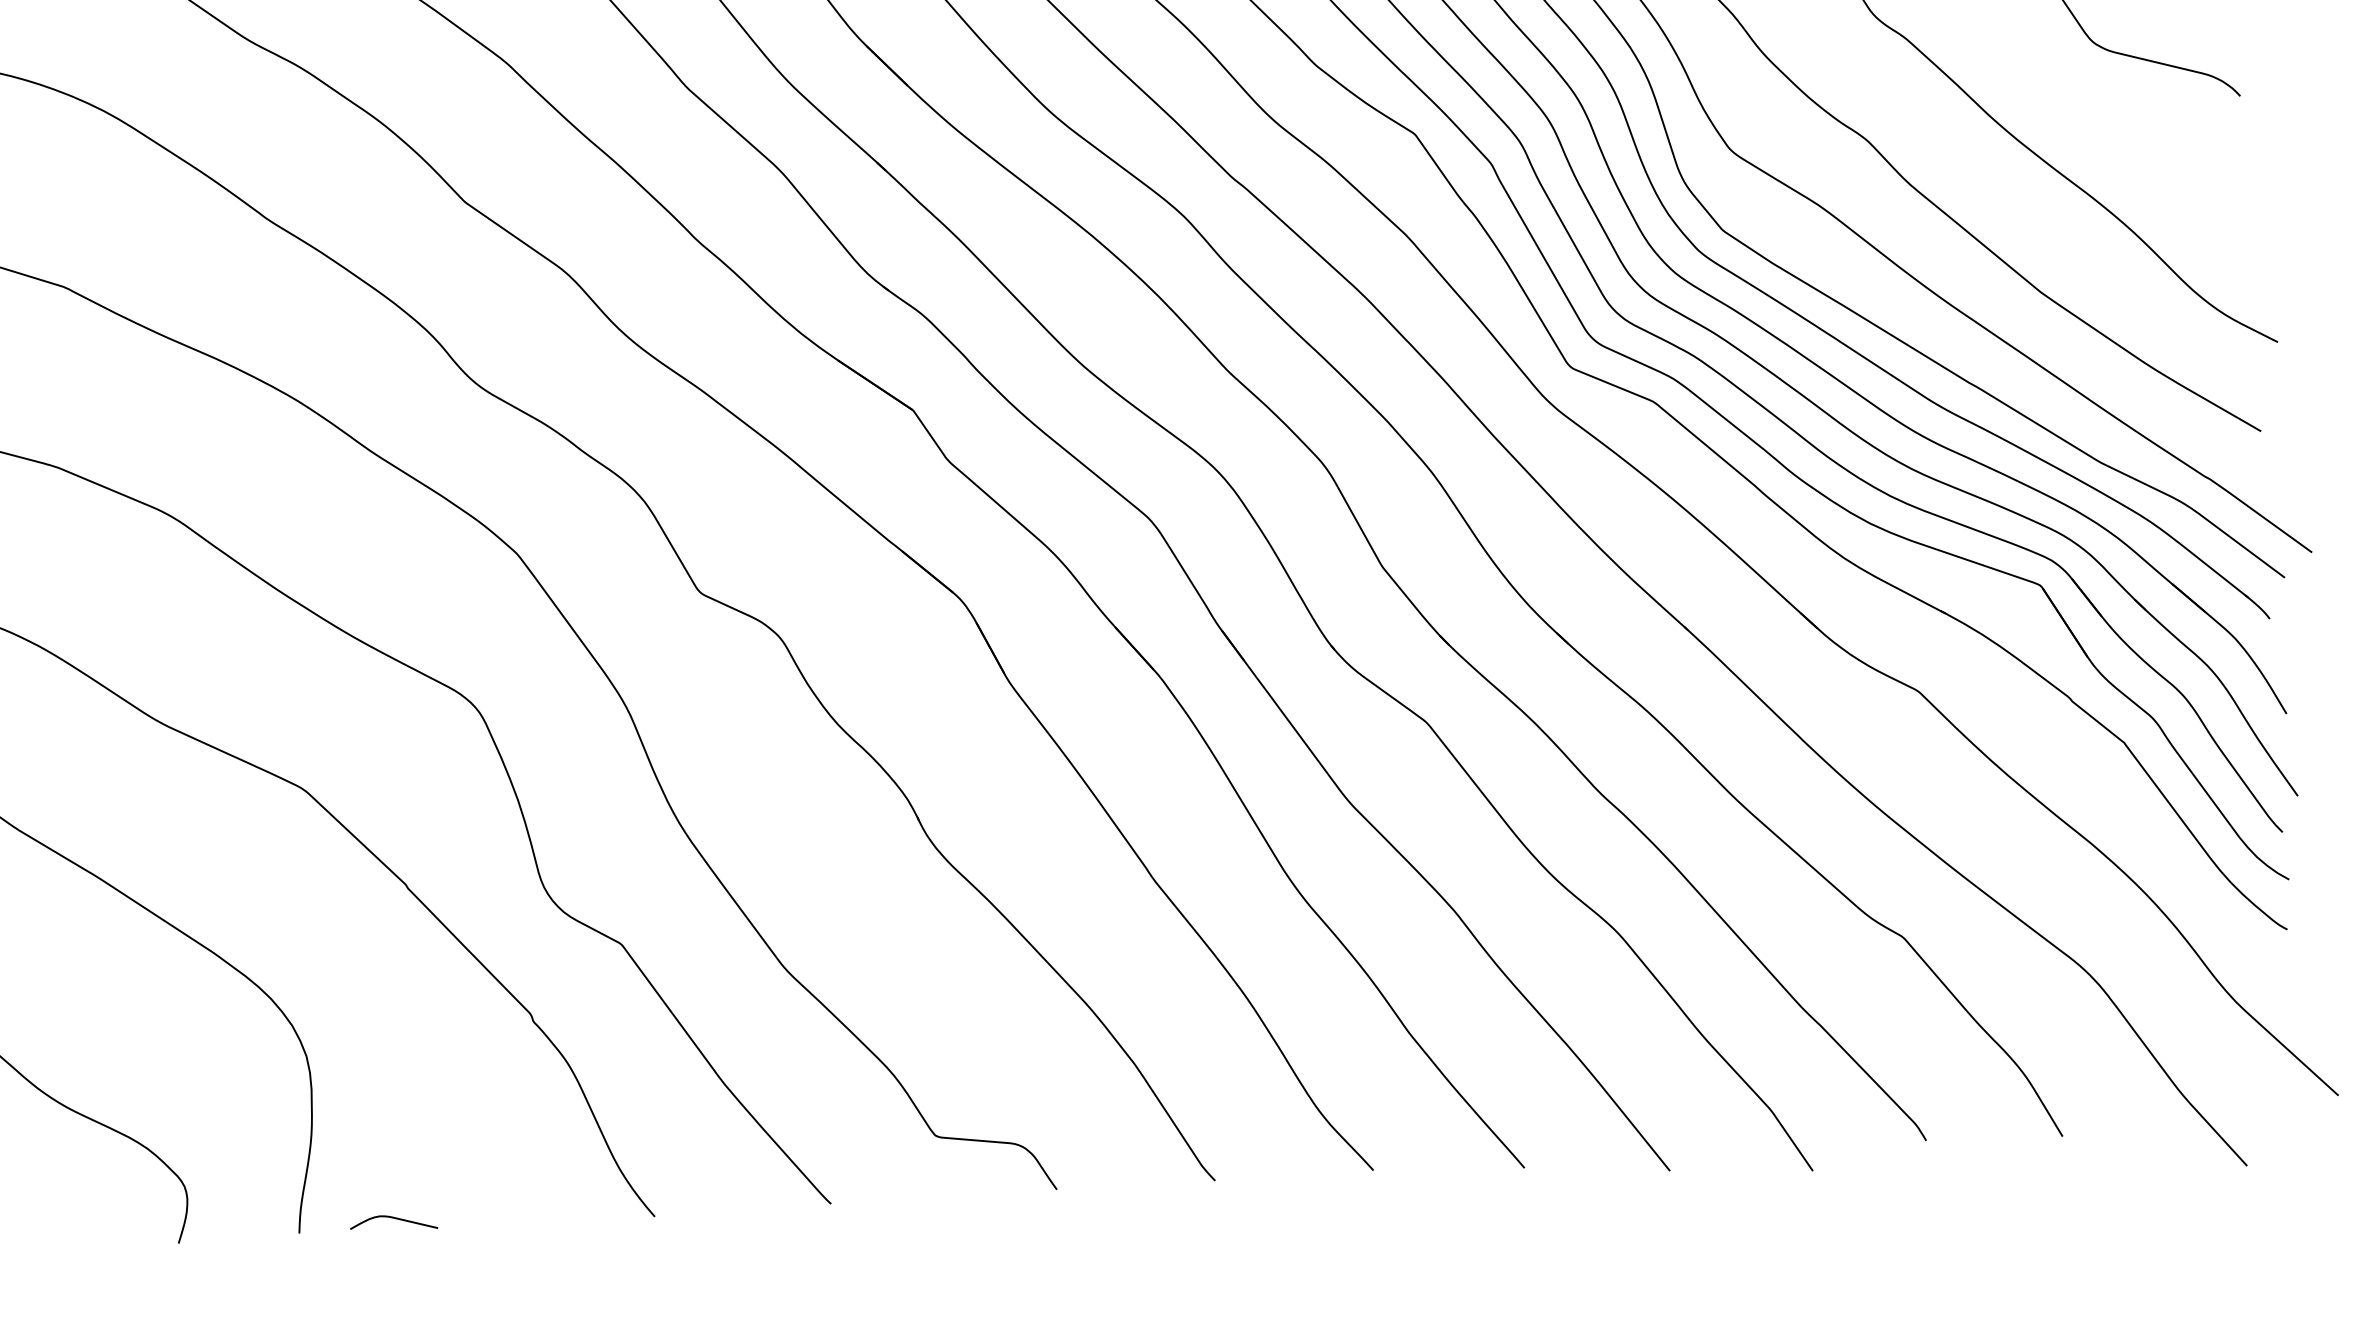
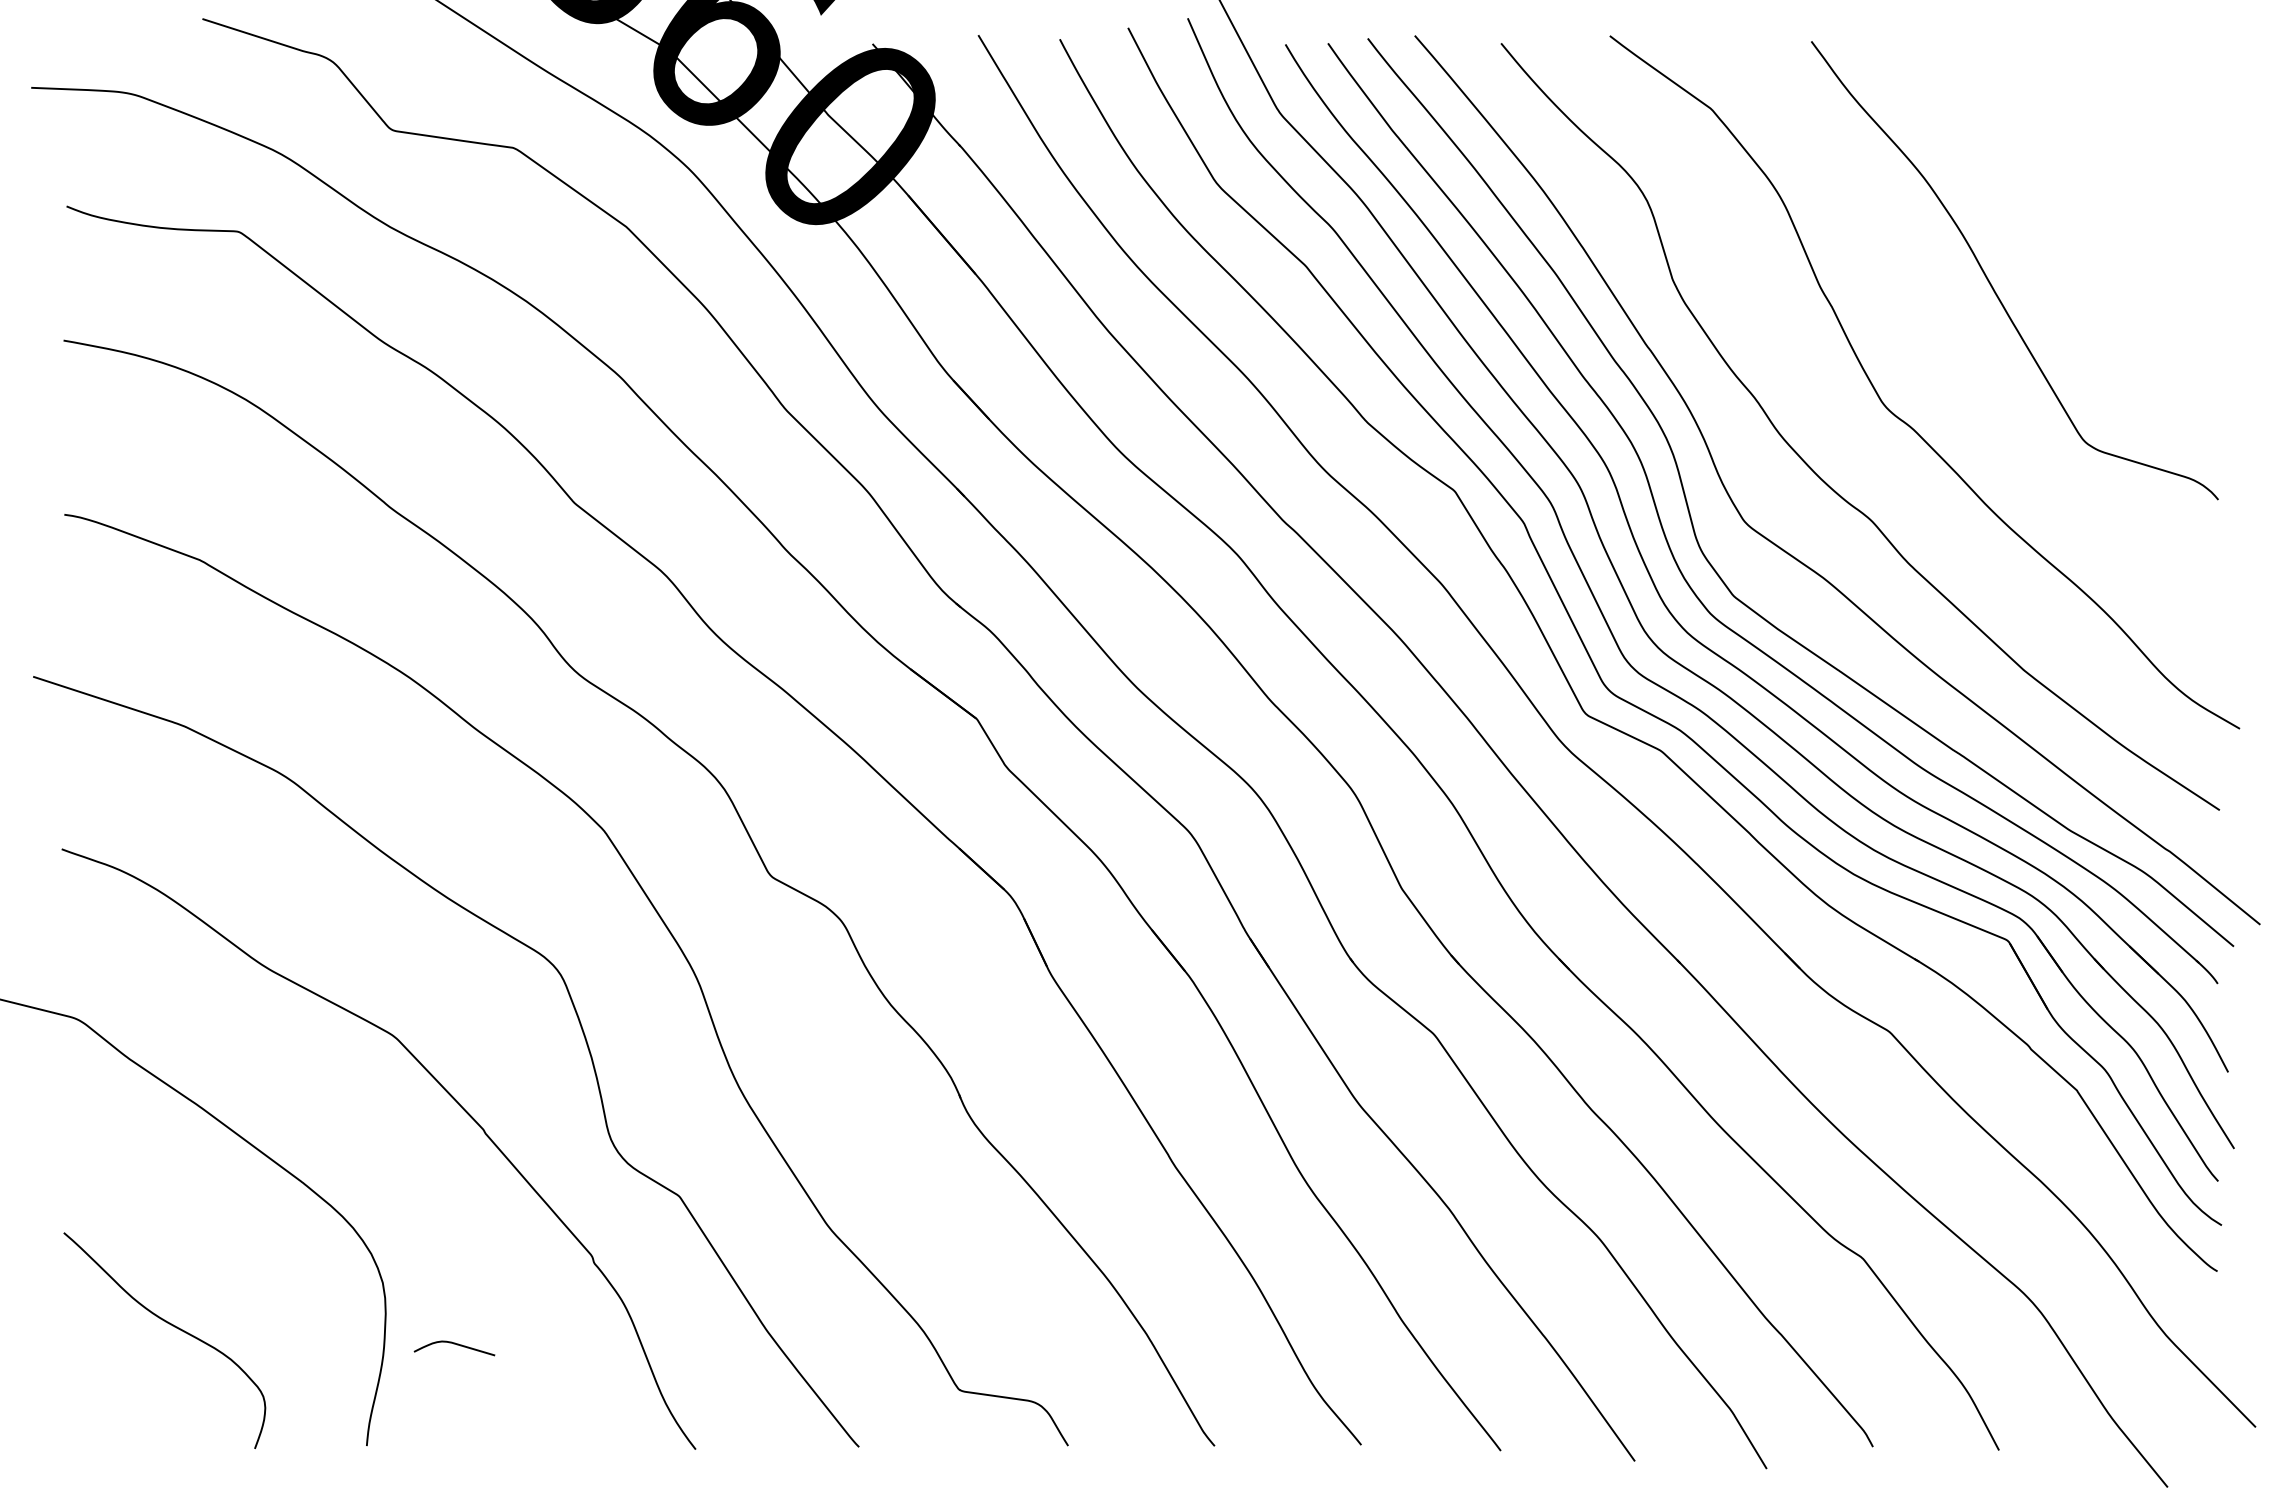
curve: (393, 1218) -> (454, 1344), moved

